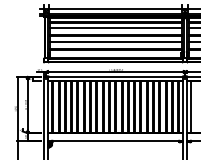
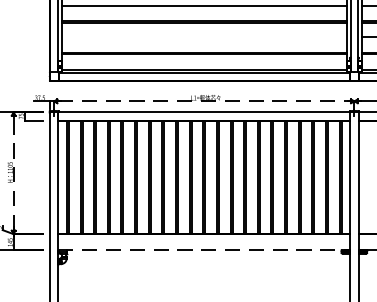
line: (115, 42) -> (203, 37), removed
line: (115, 71) -> (203, 100), solid -> dashed
line: (27, 104) -> (13, 171), solid -> dashed
line: (190, 106) -> (366, 176), removed
line: (116, 140) -> (205, 249), solid -> dashed

